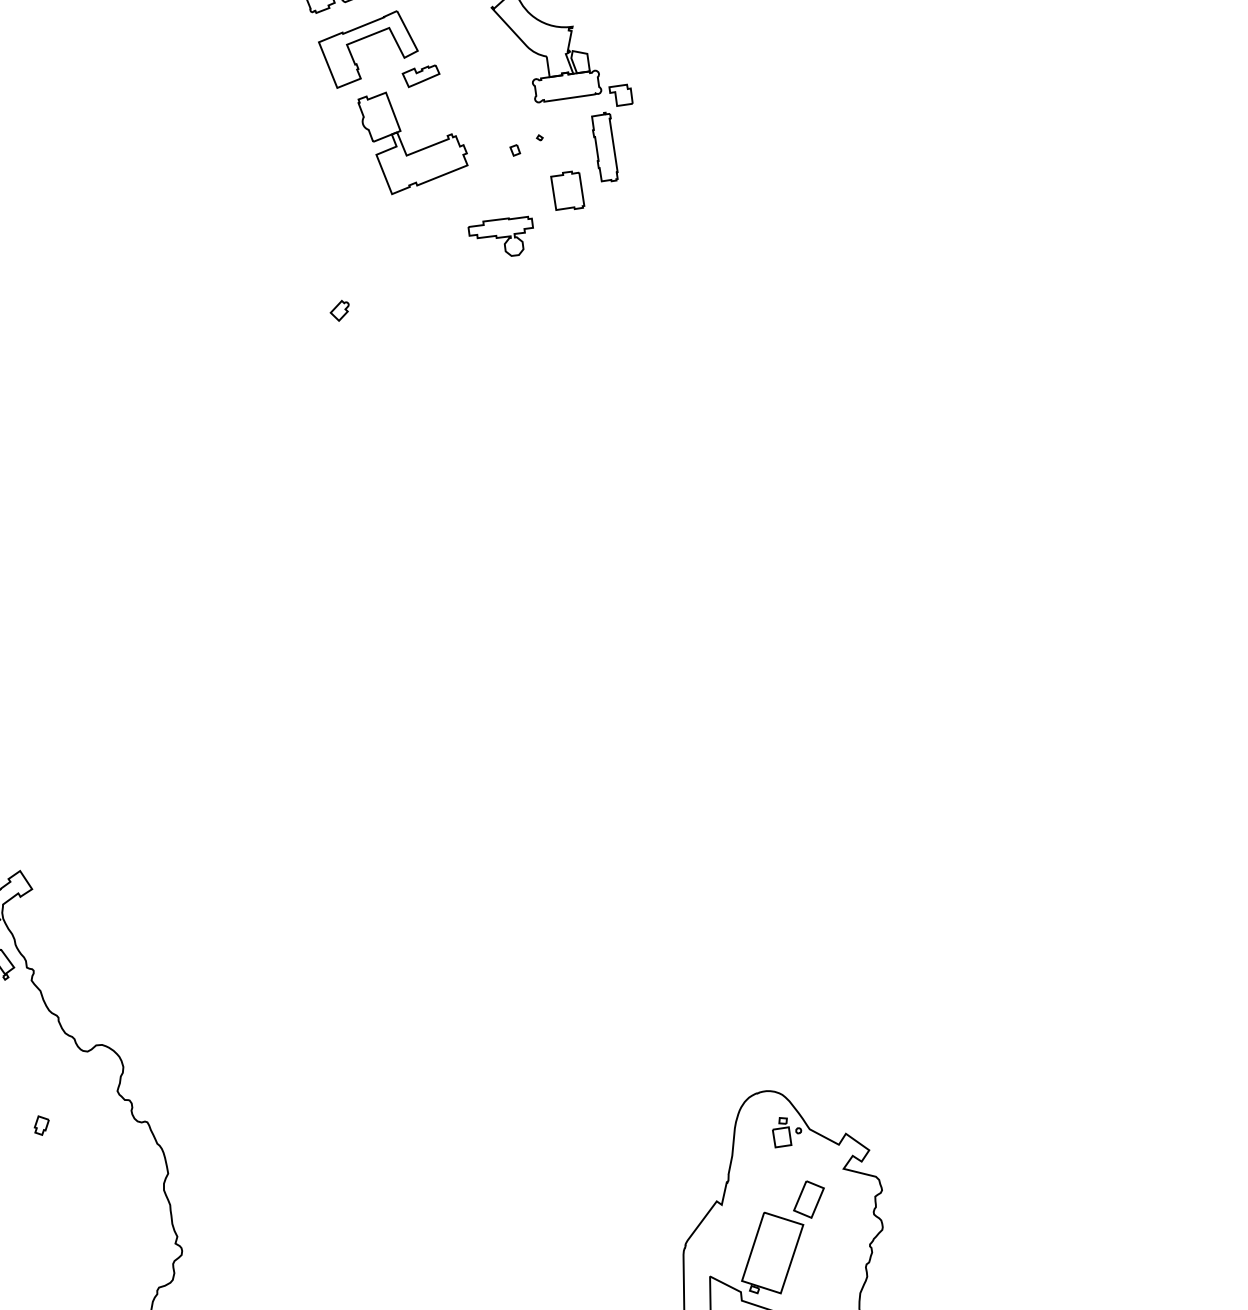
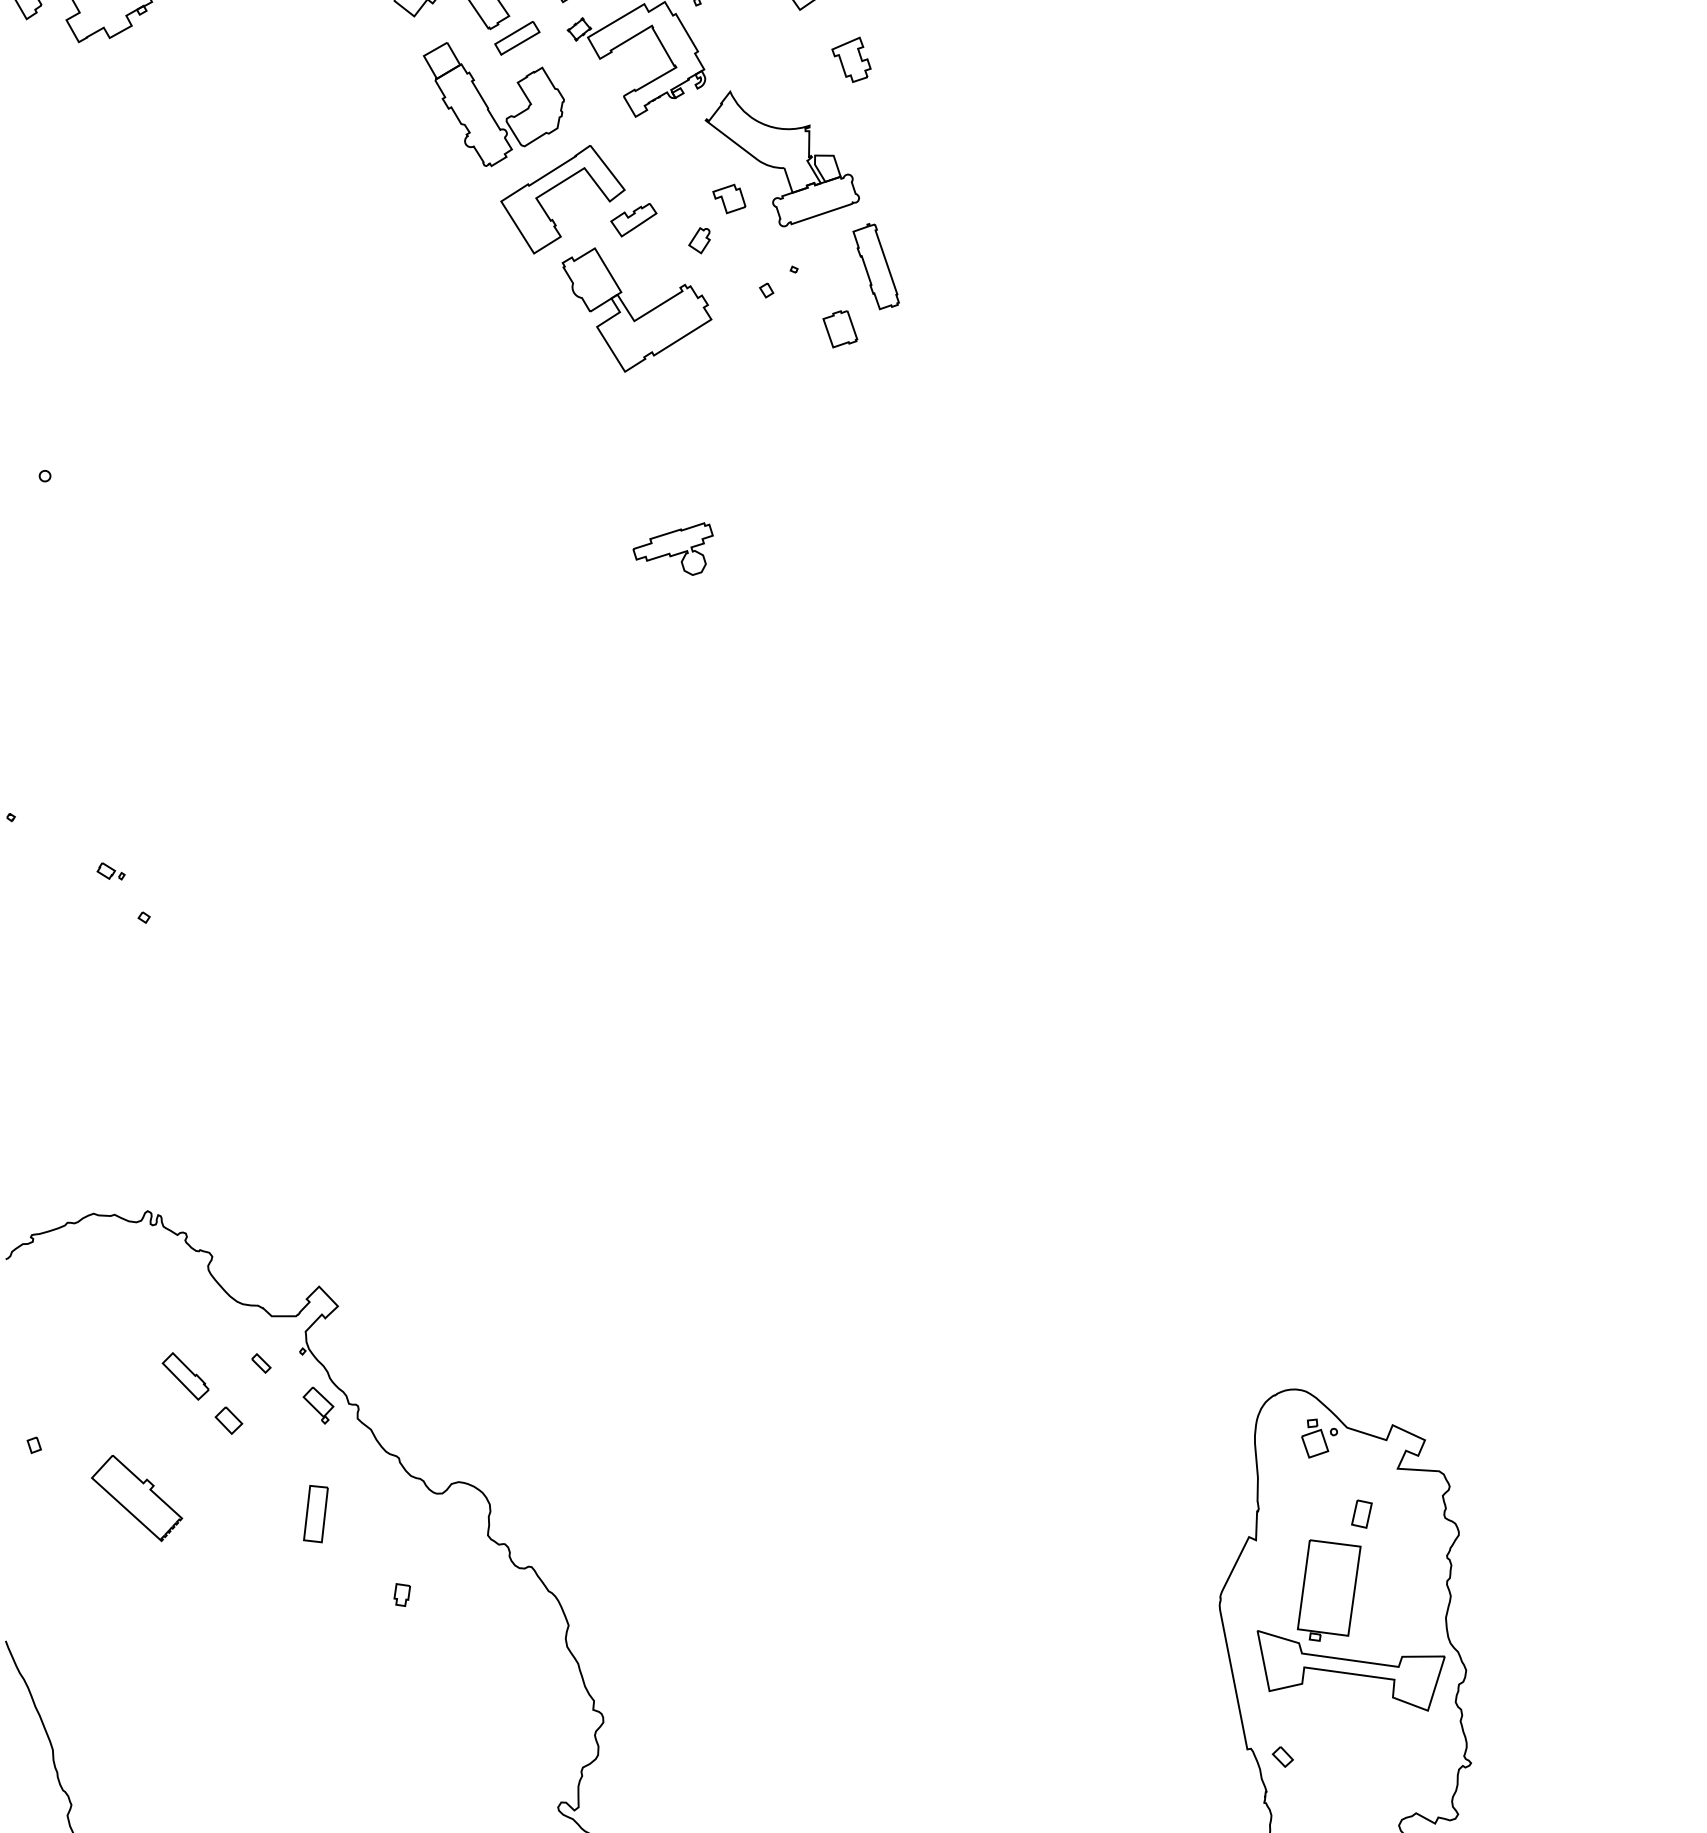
part: (621, 94) -> (729, 198), moved
part: (567, 191) -> (840, 329), size x0.71
part: (499, 232) -> (672, 548), moved
part: (339, 310) -> (699, 240), moved
part: (808, 1198) -> (1361, 1513), size x0.62

